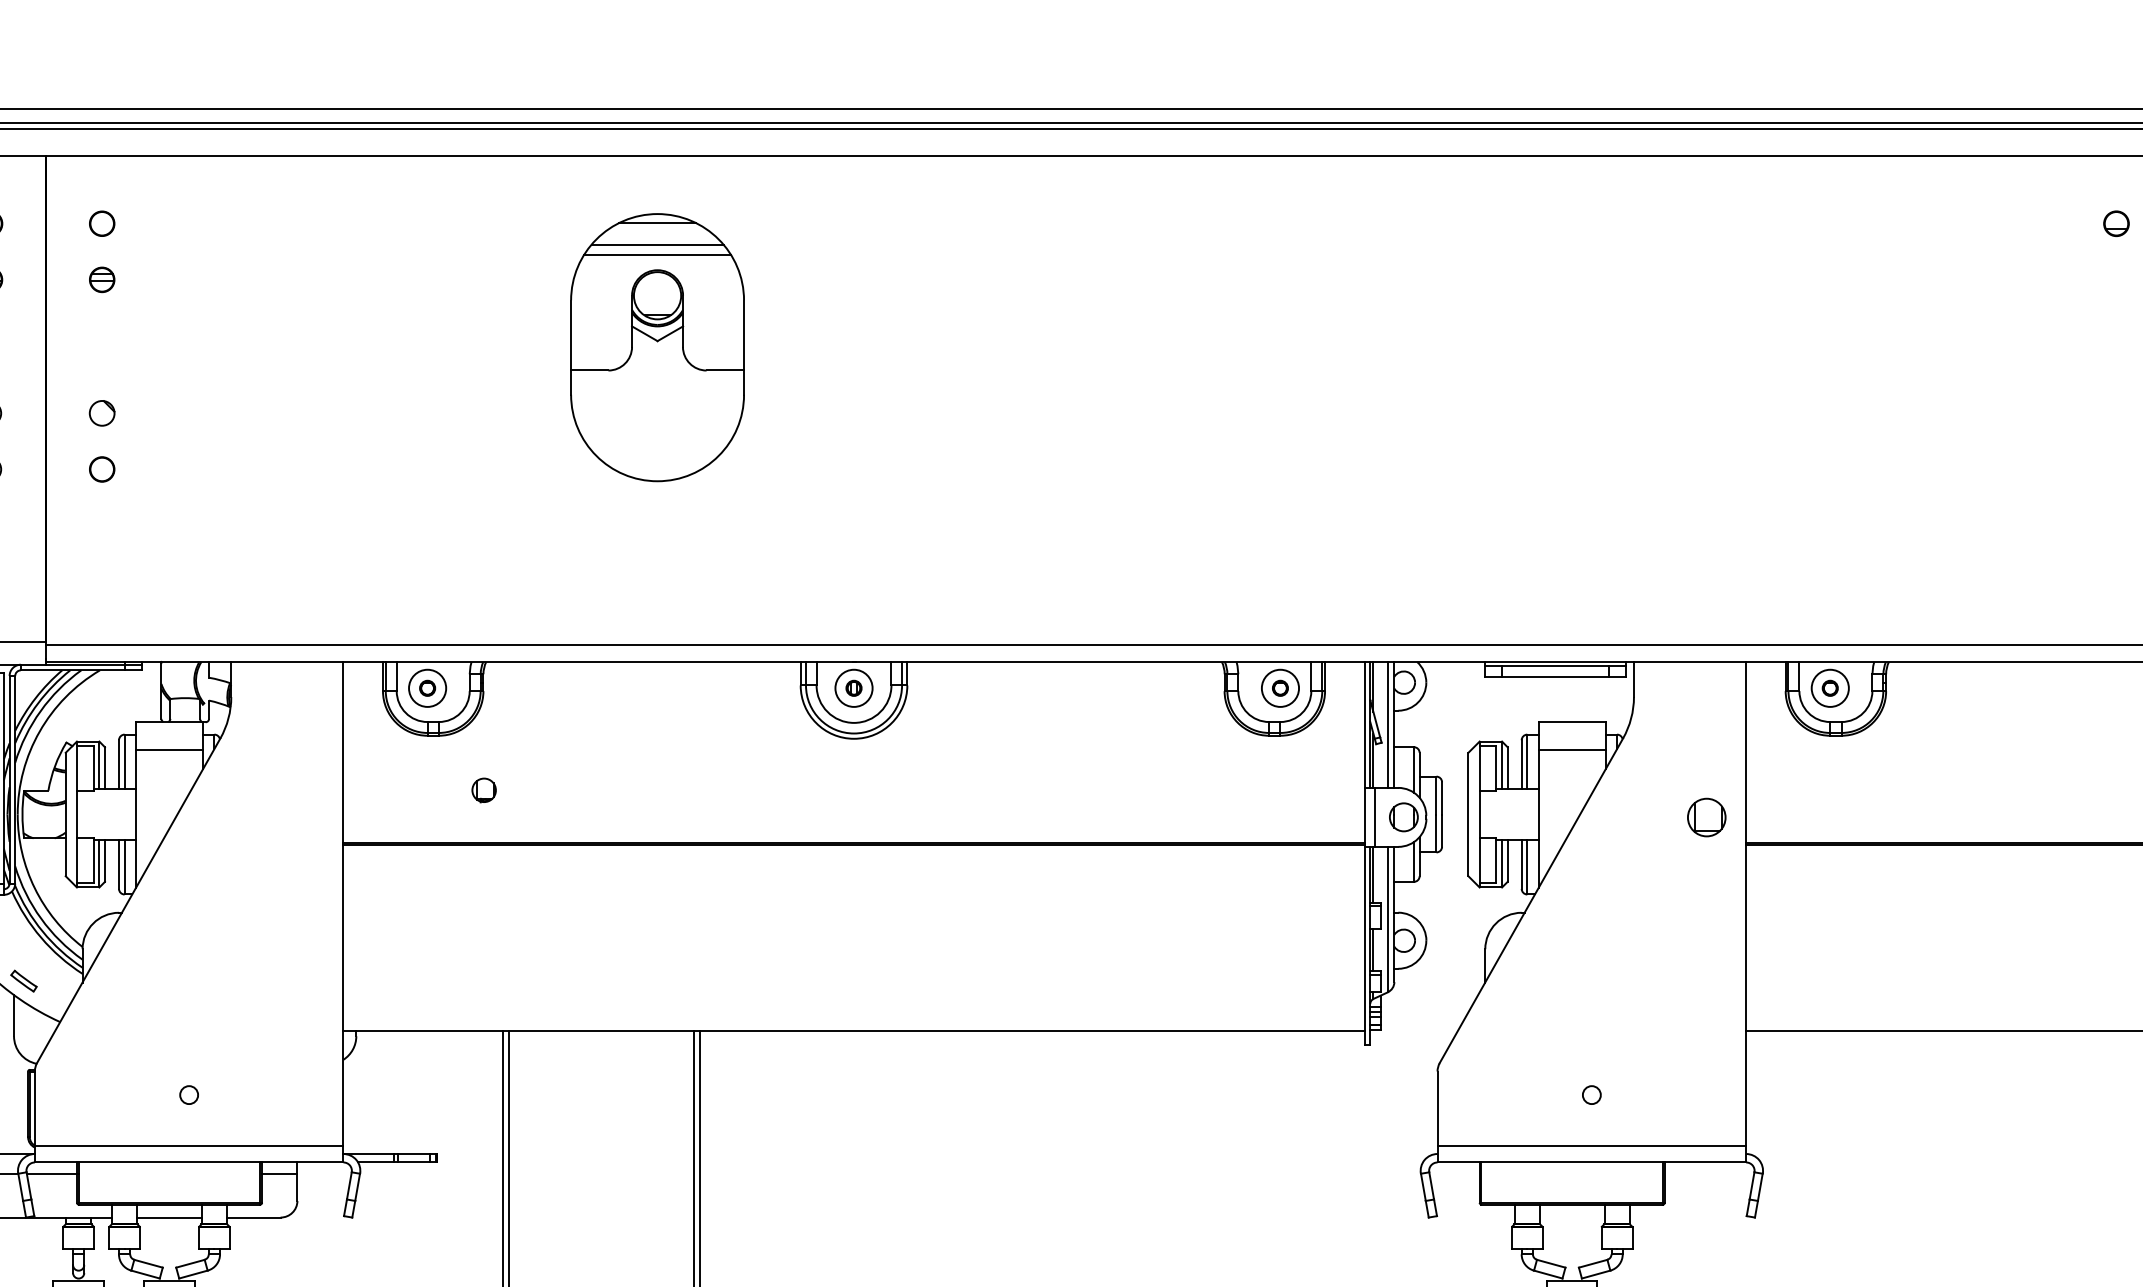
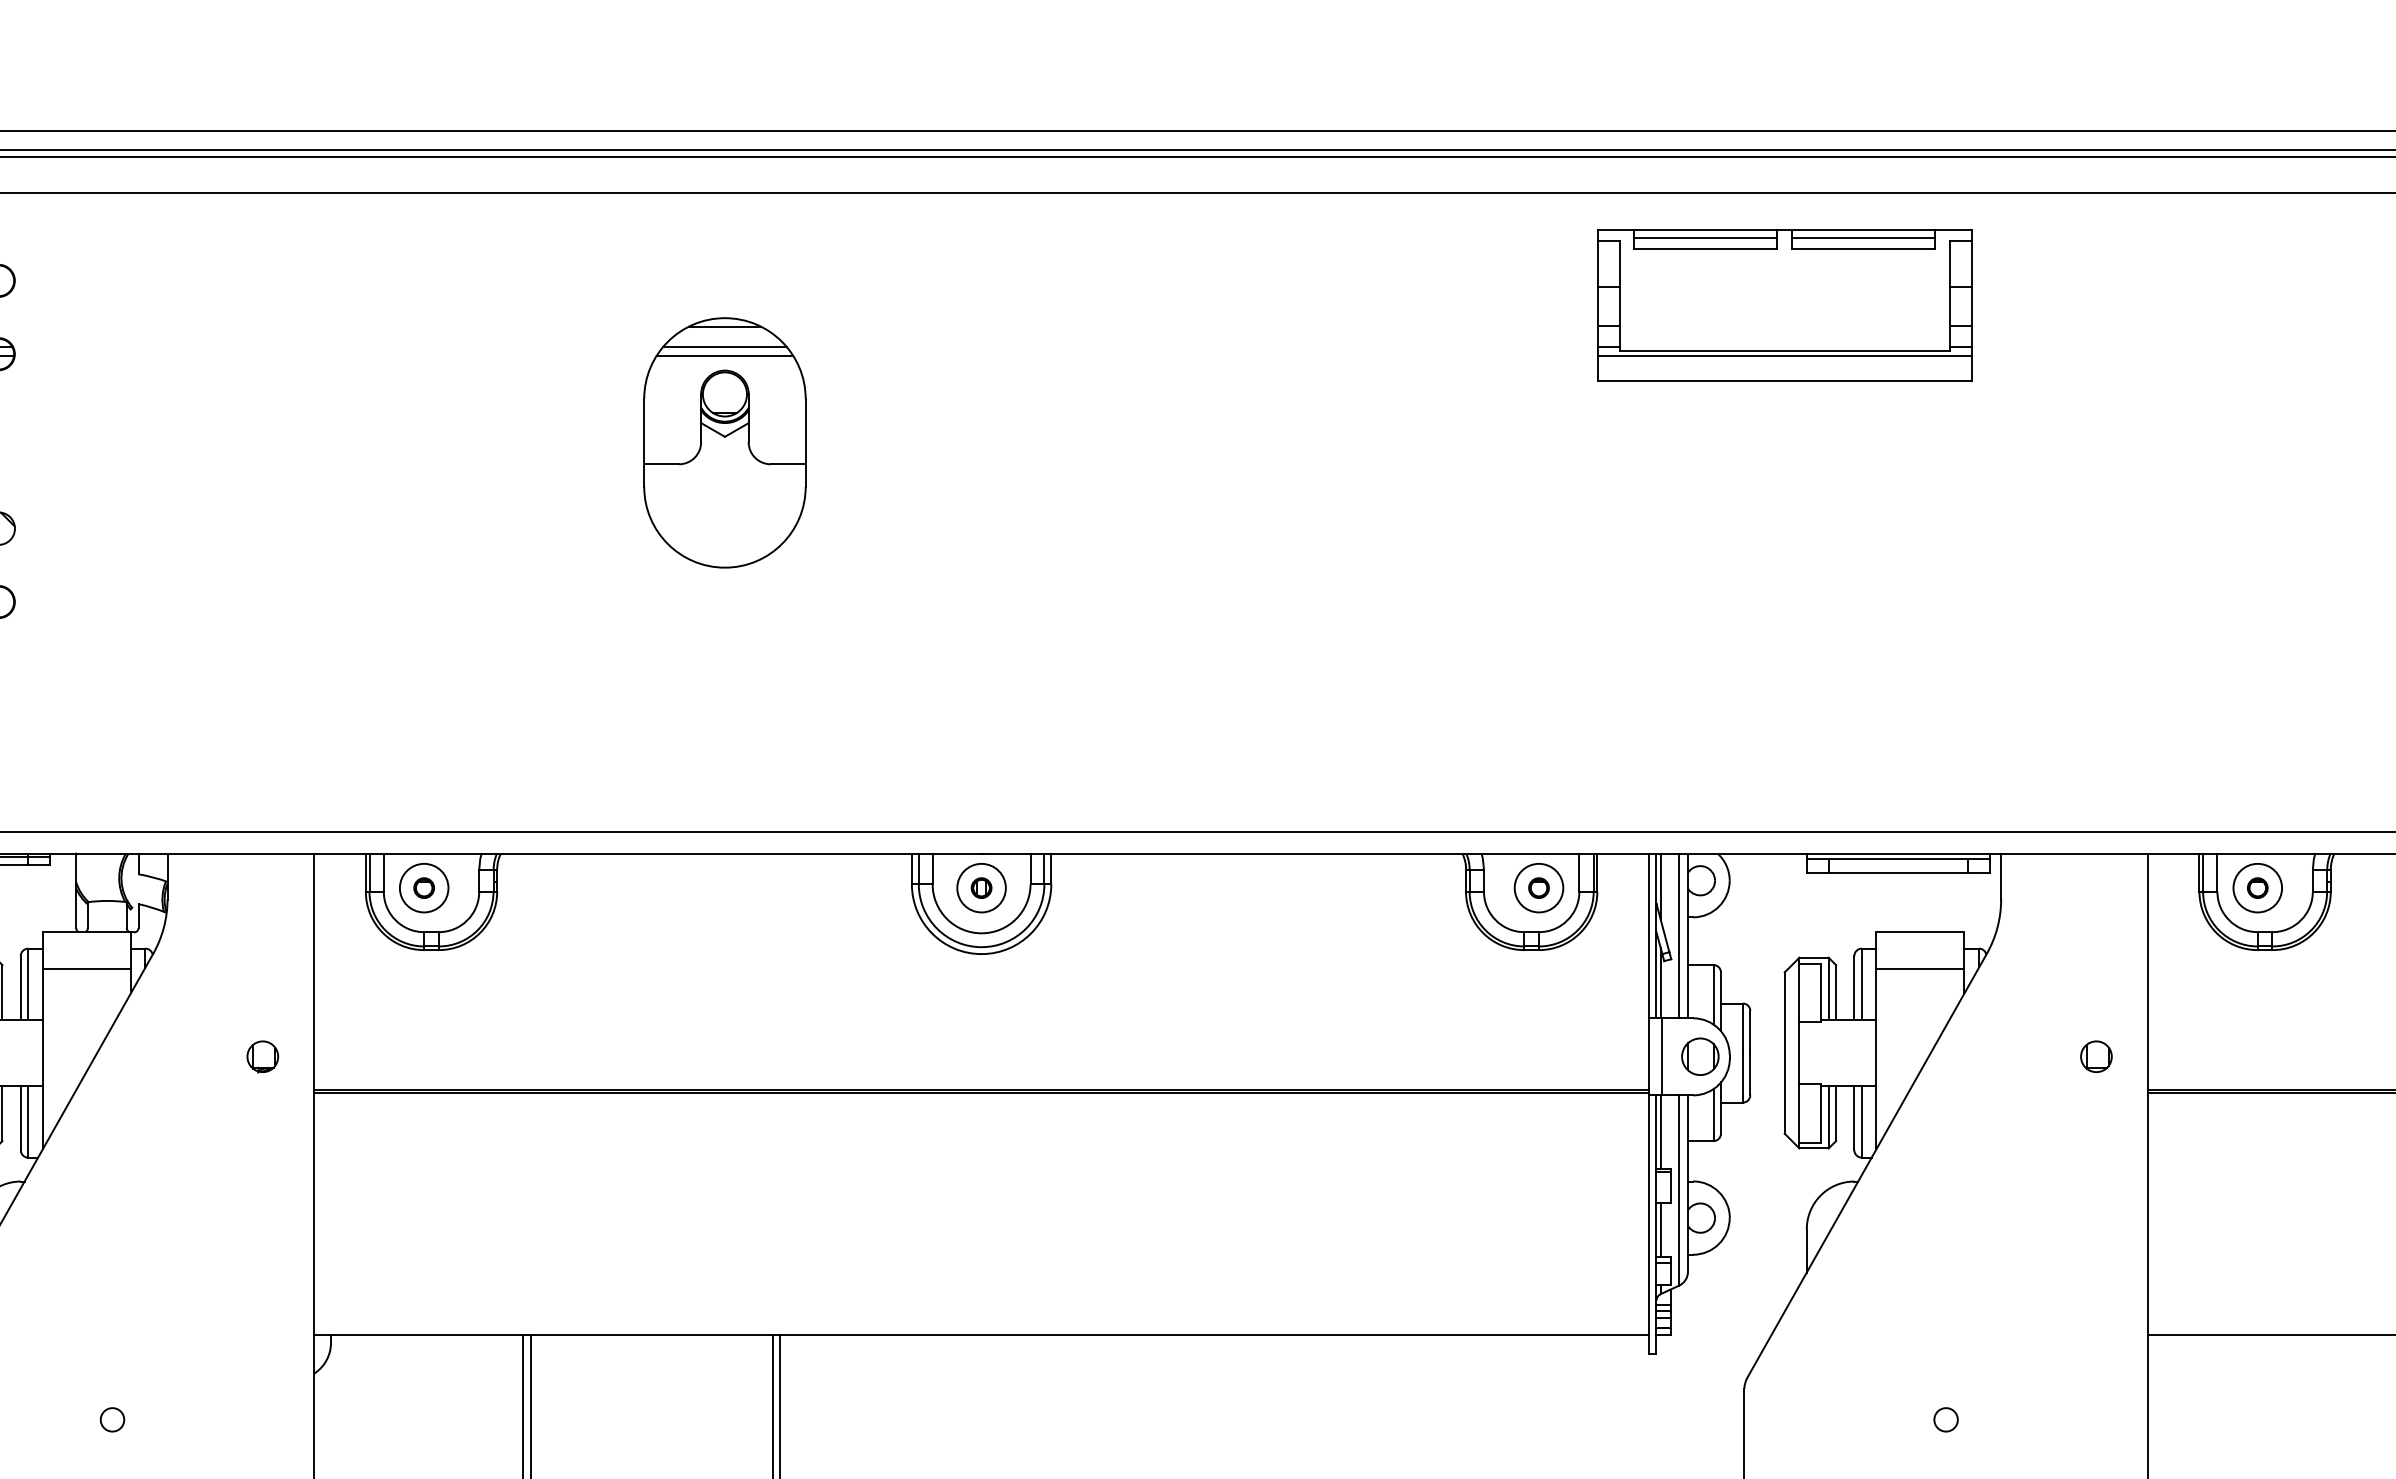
part: (1468, 242) -> (1784, 305), added
part: (657, 347) -> (724, 442), size x0.71
part: (483, 790) -> (261, 1056), moved
part: (1706, 816) -> (2095, 1055), size x0.62

